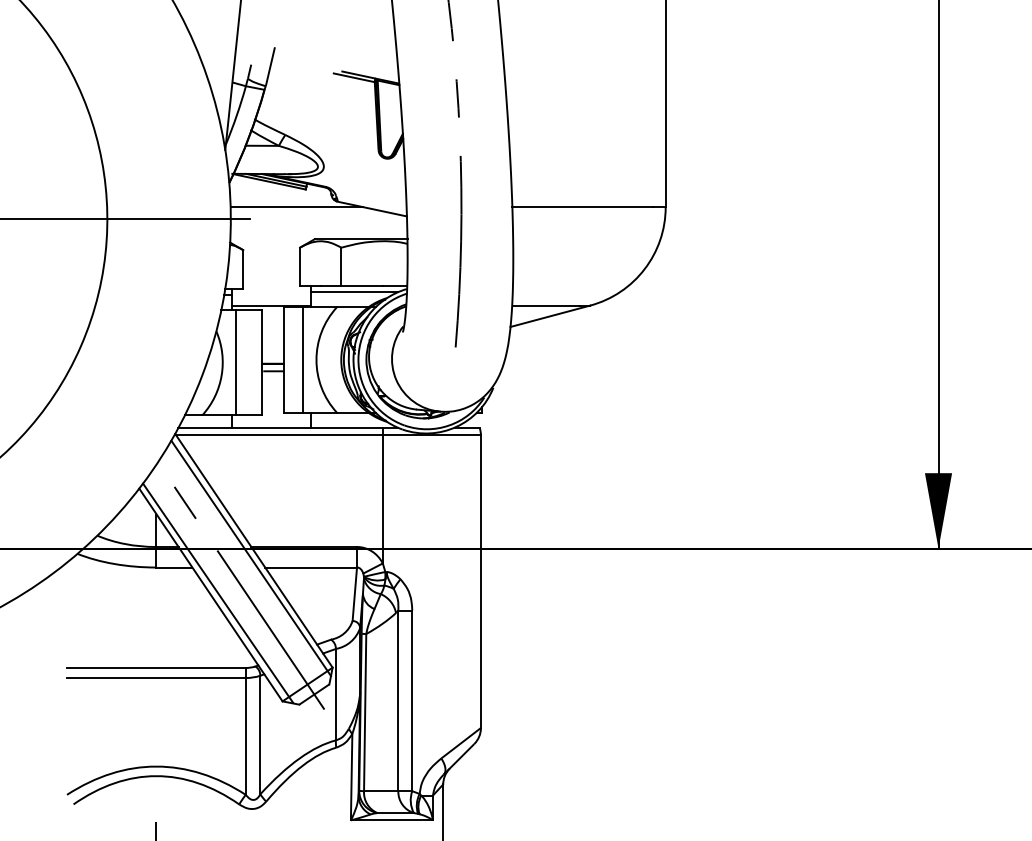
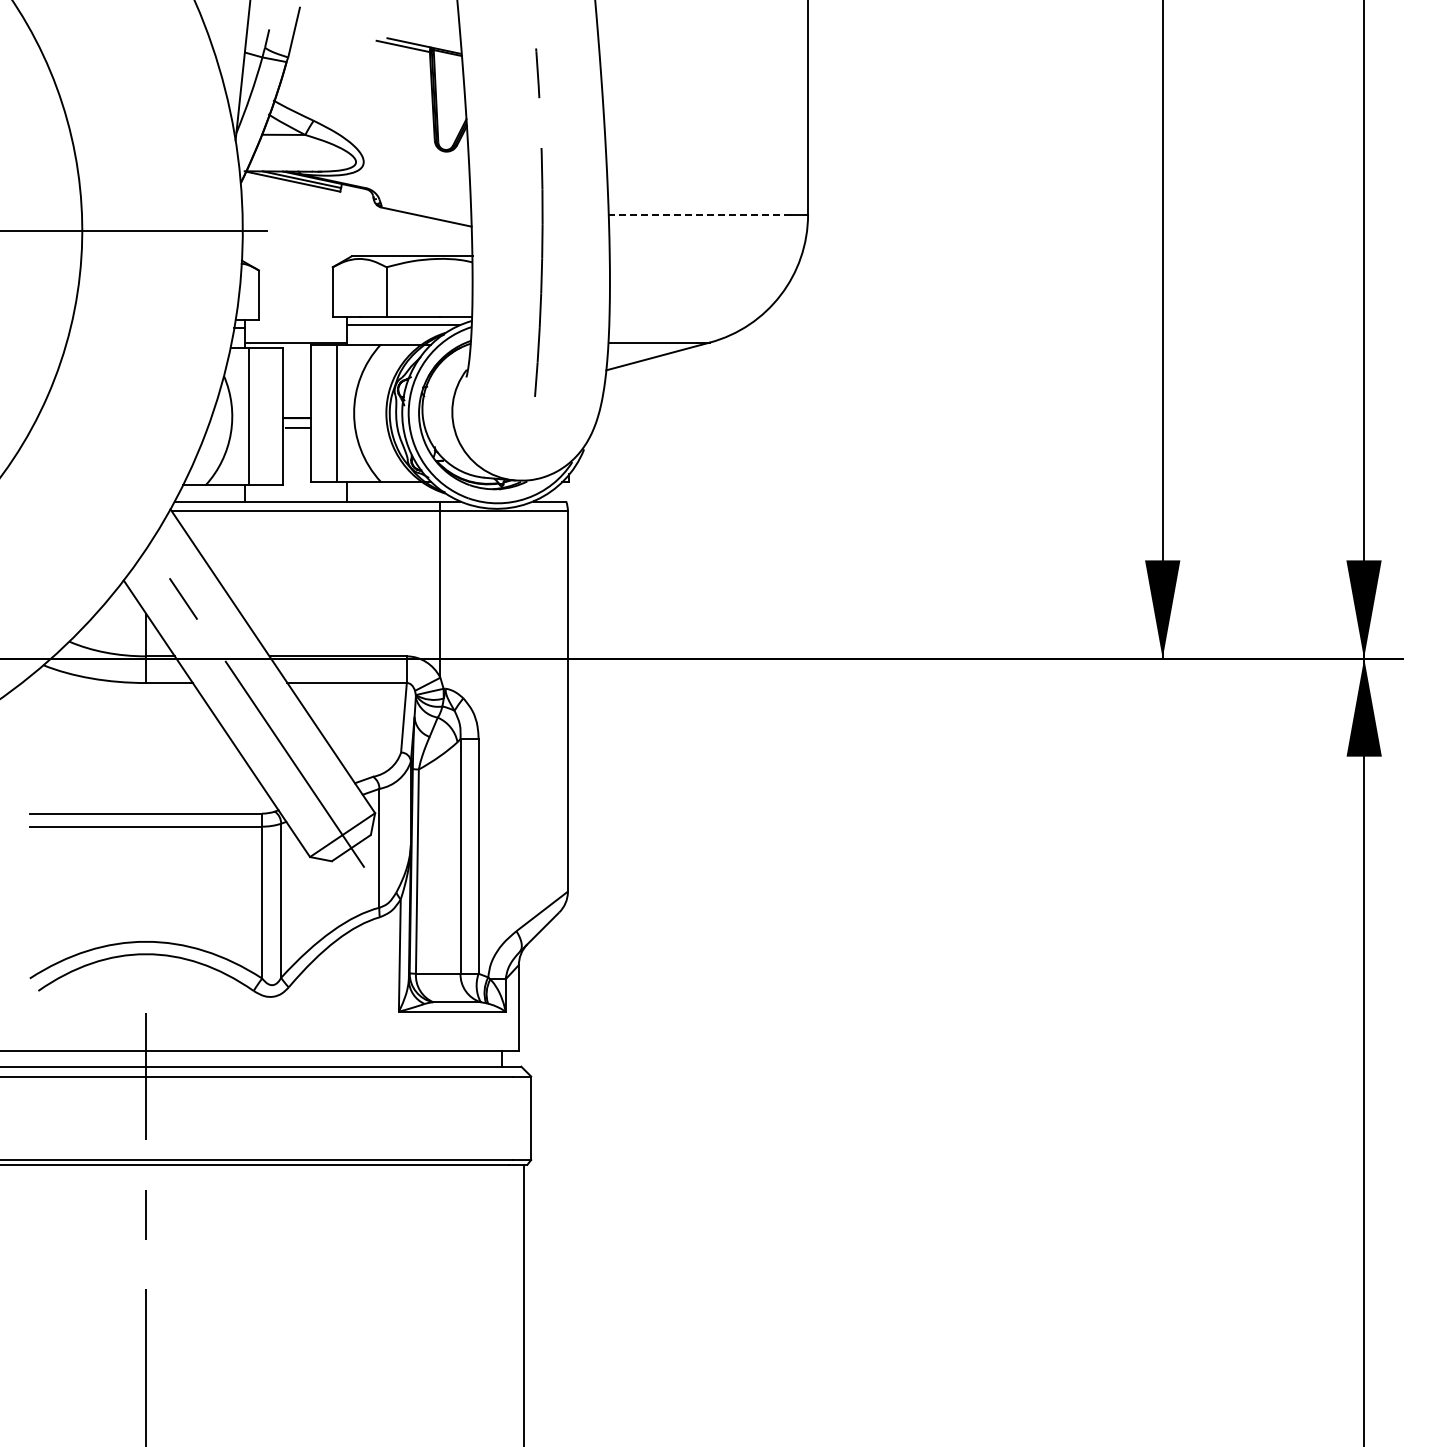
line: (296, 207) -> (328, 214), removed
line: (582, 207) -> (699, 214), solid -> dashed
line: (251, 558) -> (269, 671), removed
line: (217, 592) -> (225, 715), removed

